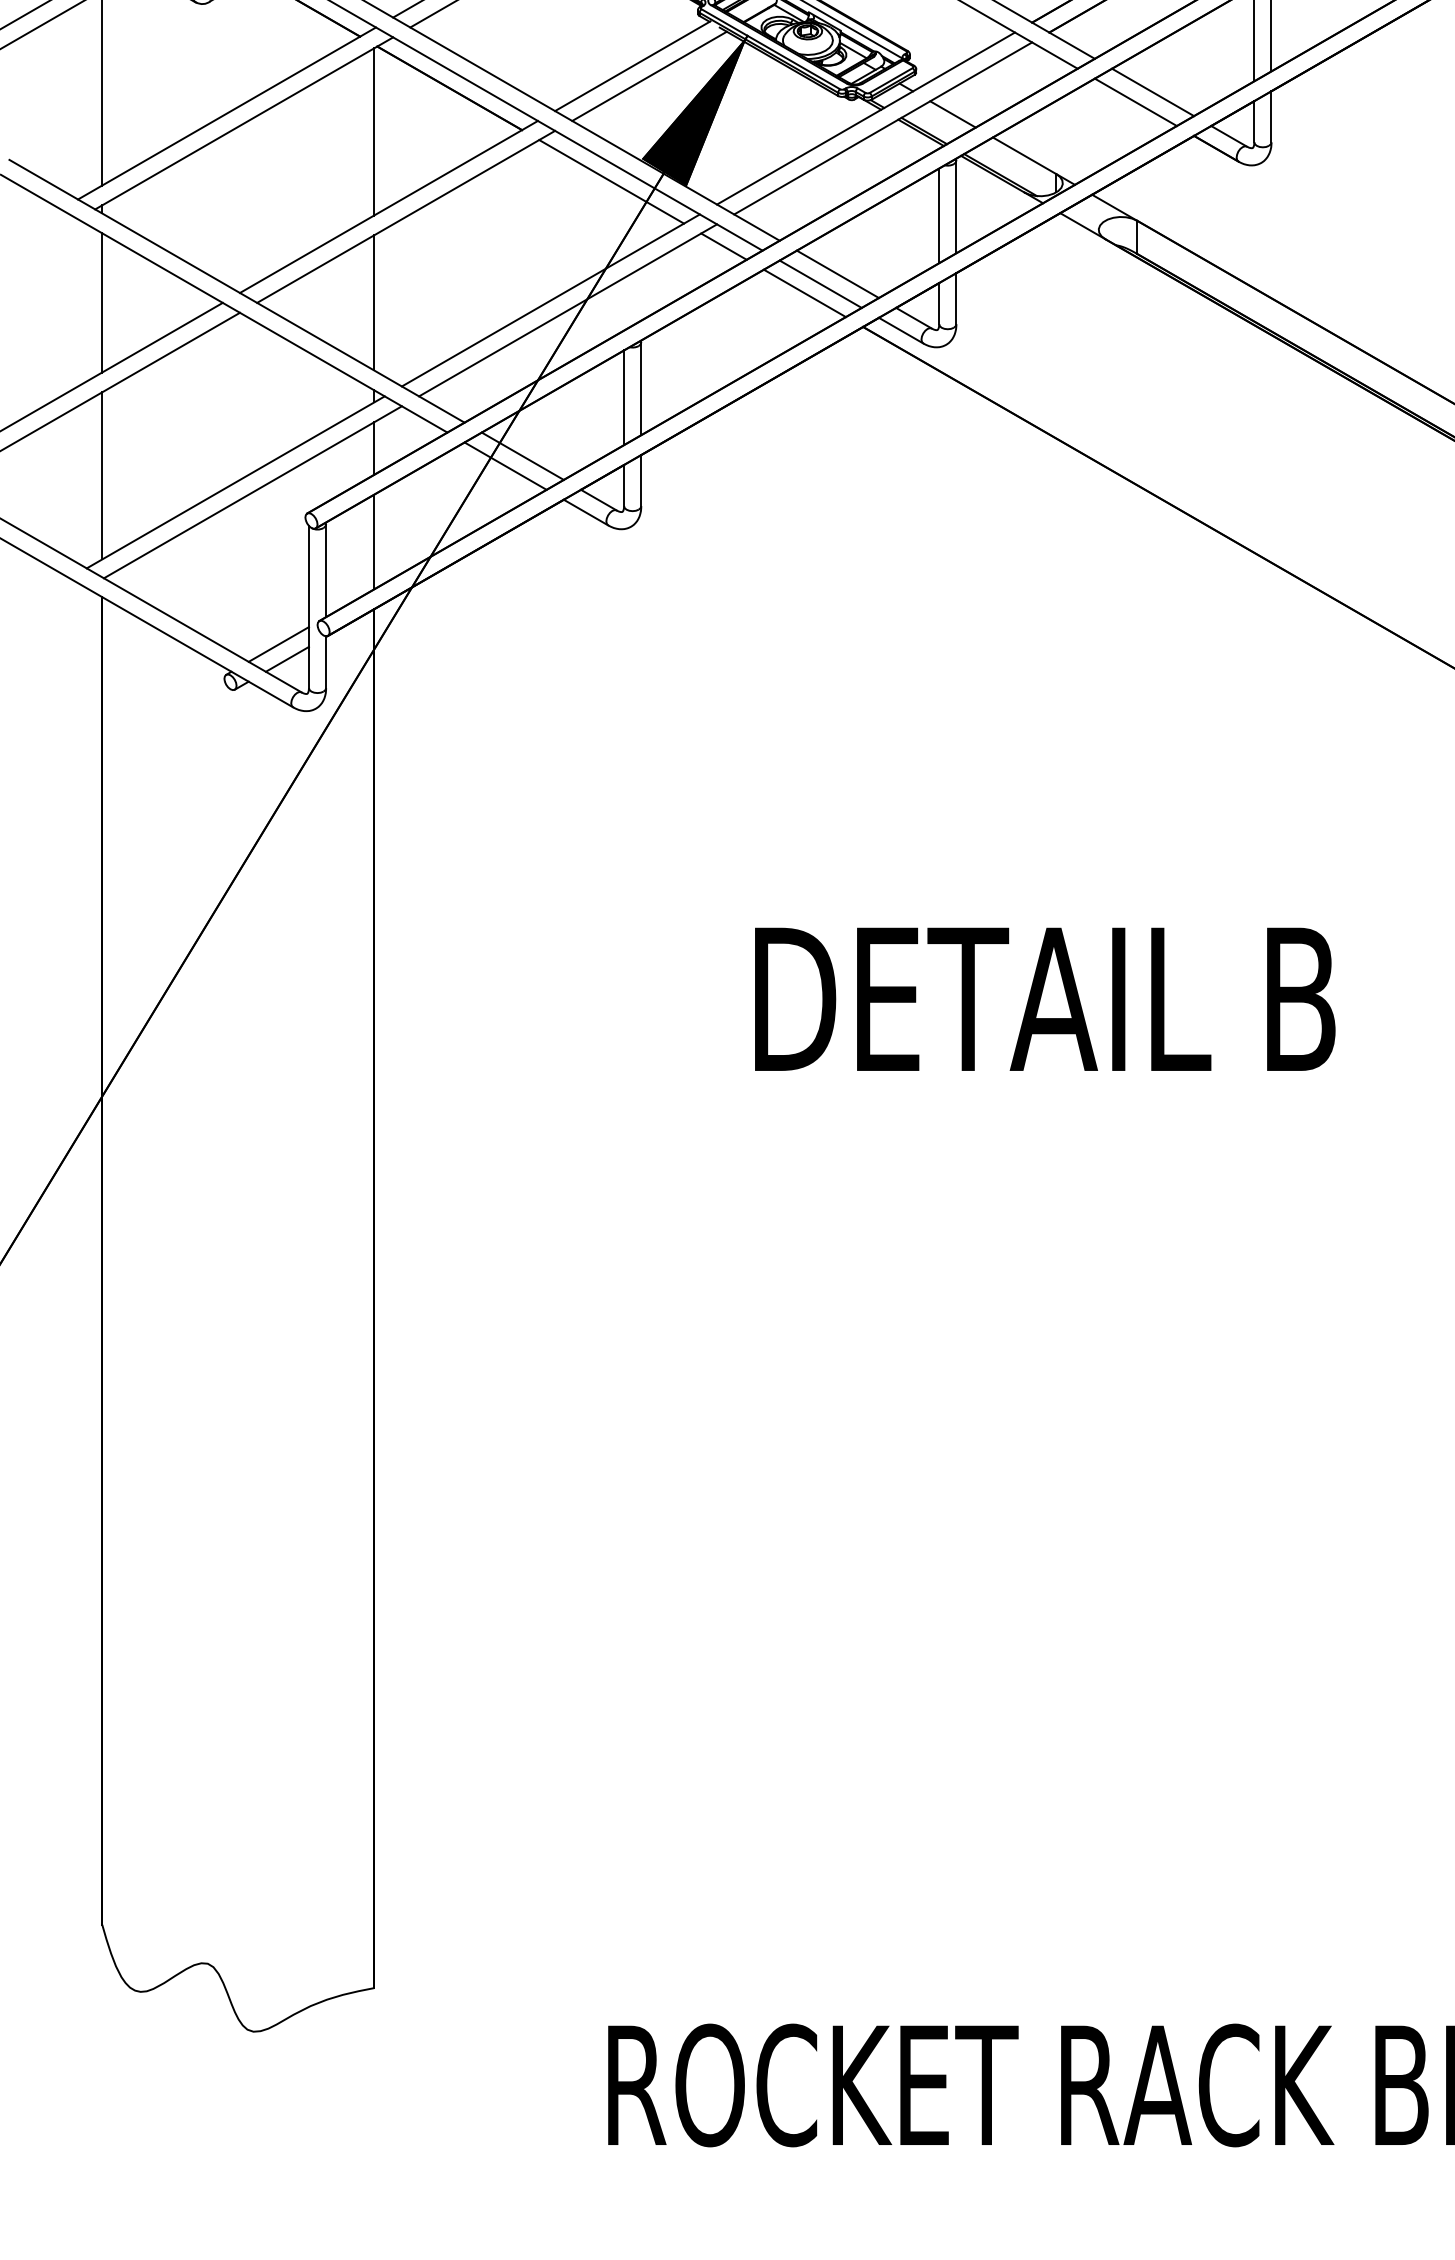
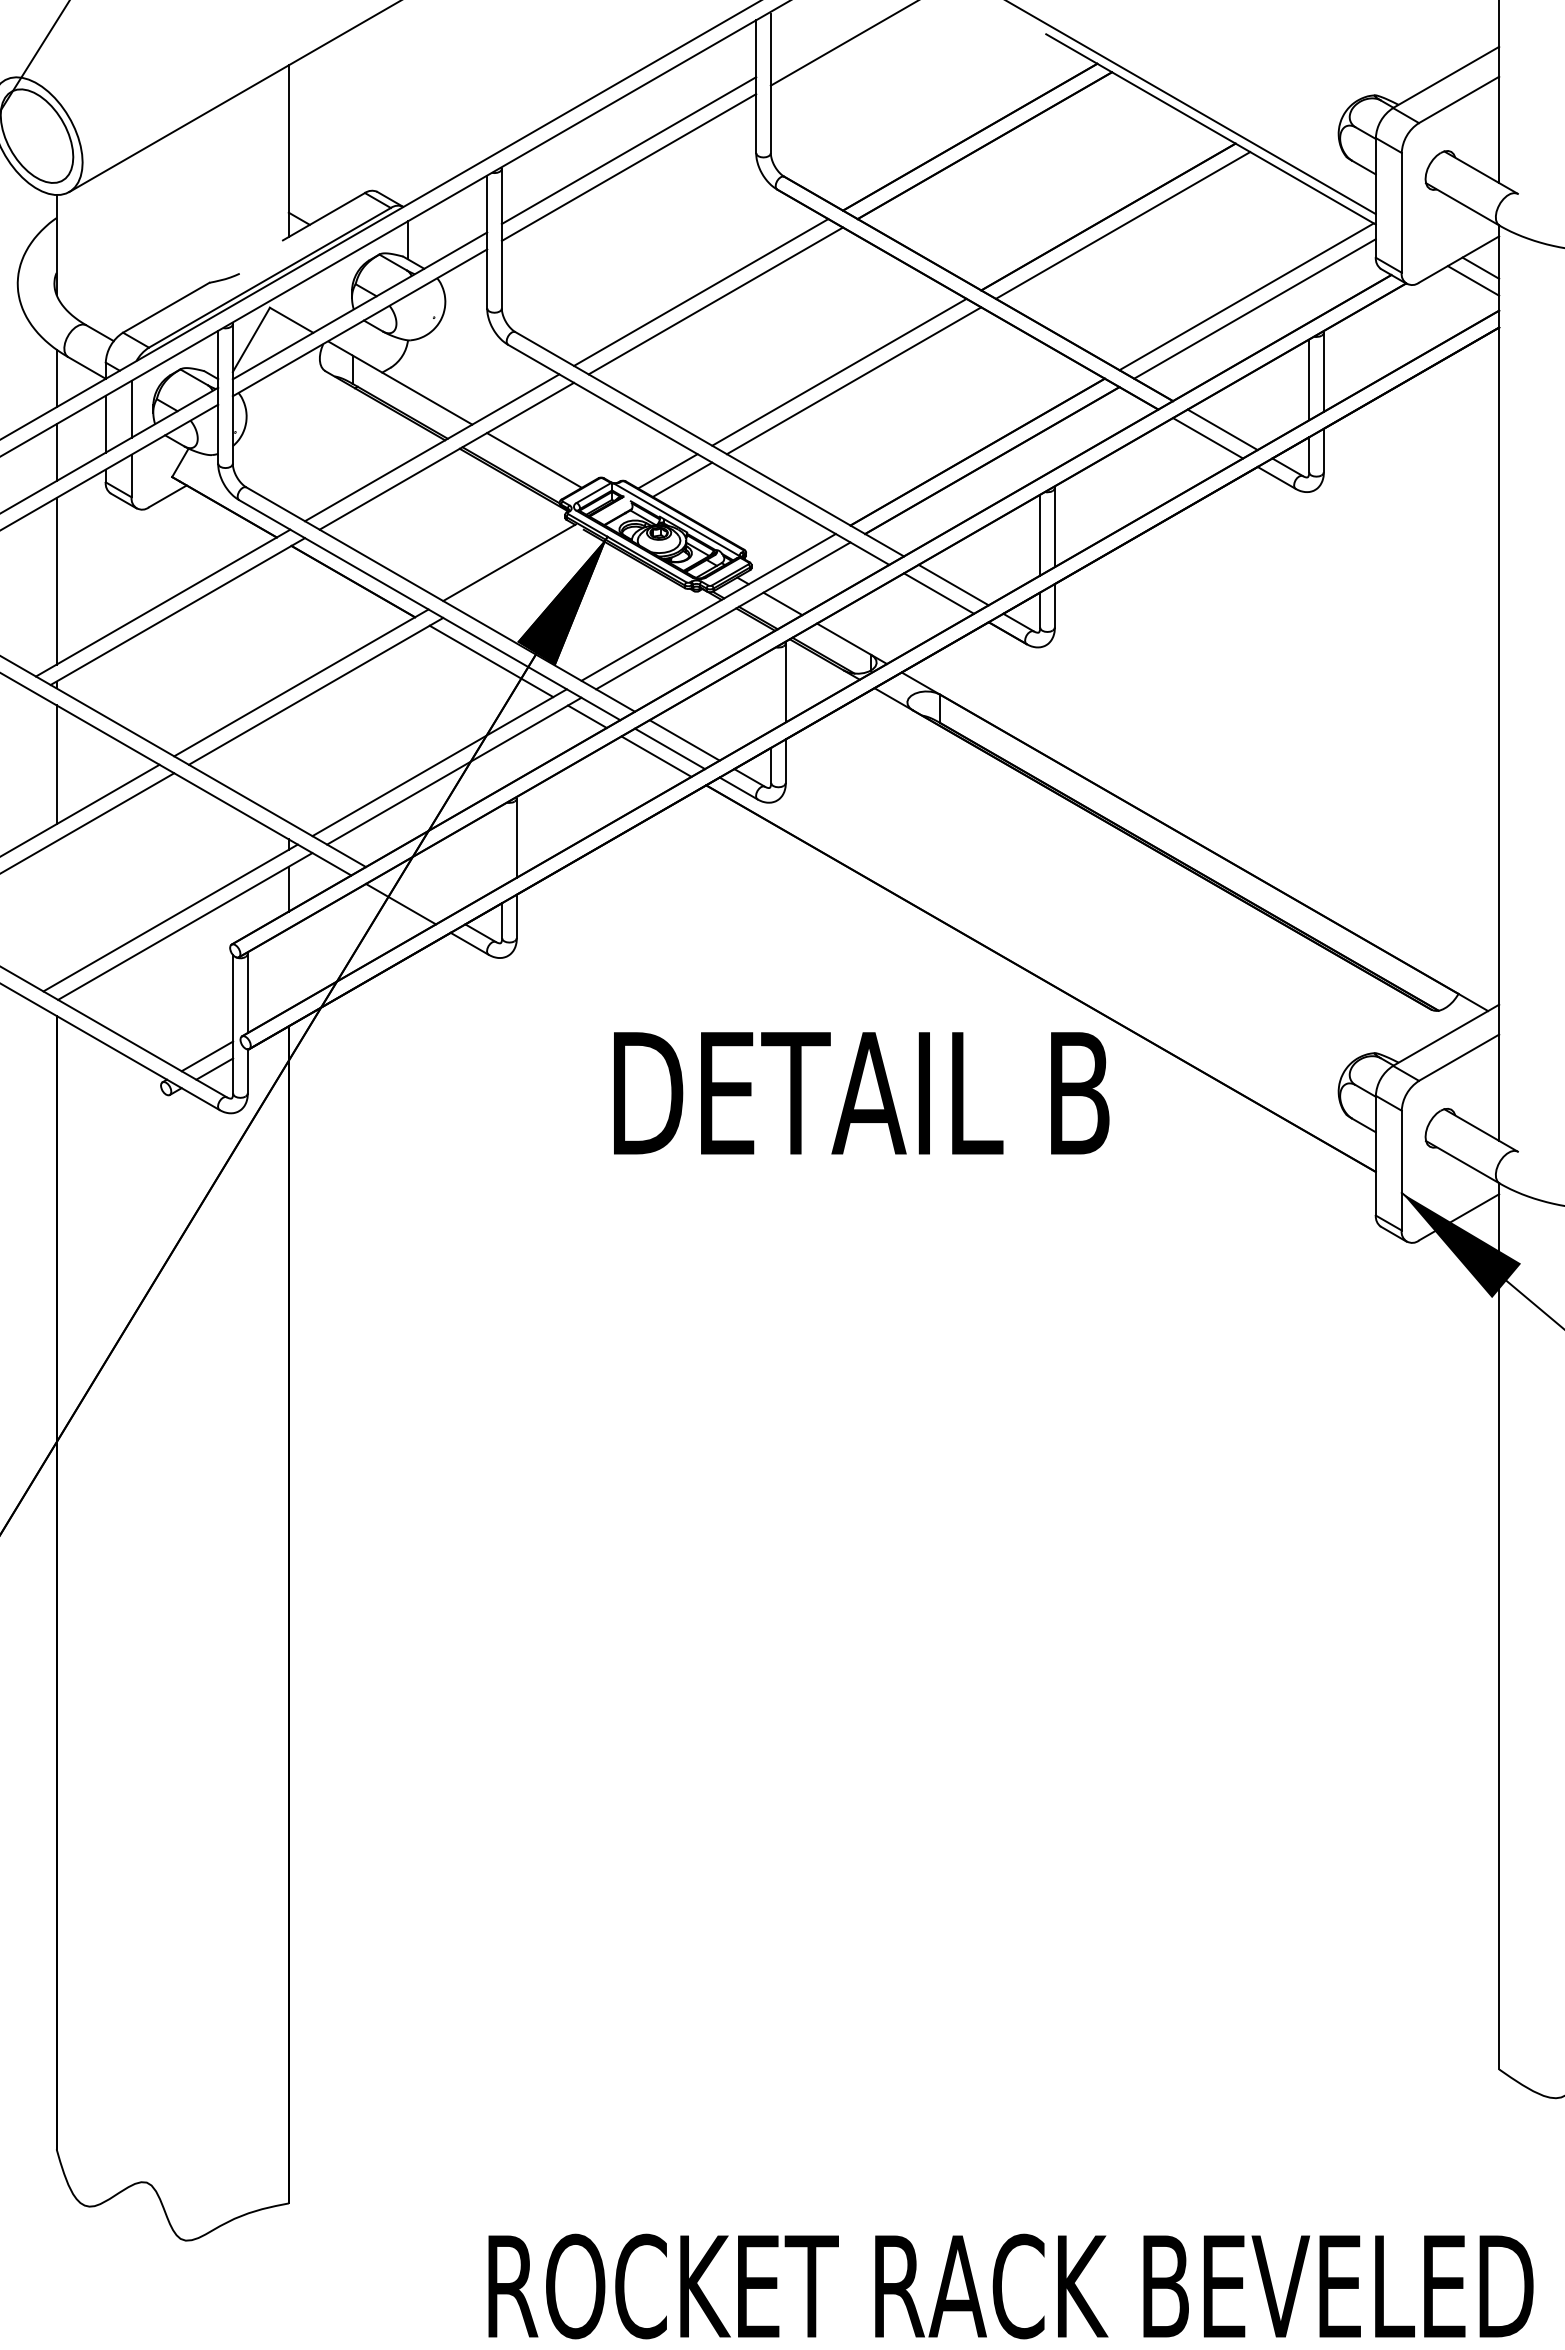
line: (649, 76) -> (523, 571), removed
line: (373, 131) -> (288, 618), removed
line: (939, 215) -> (771, 690), removed
line: (373, 302) -> (288, 764), removed
line: (624, 397) -> (502, 845), removed
line: (522, 456) -> (415, 895), removed
line: (102, 475) -> (56, 912), removed
line: (373, 541) -> (288, 968), removed
text: (1045, 999) -> (861, 1093), moved

